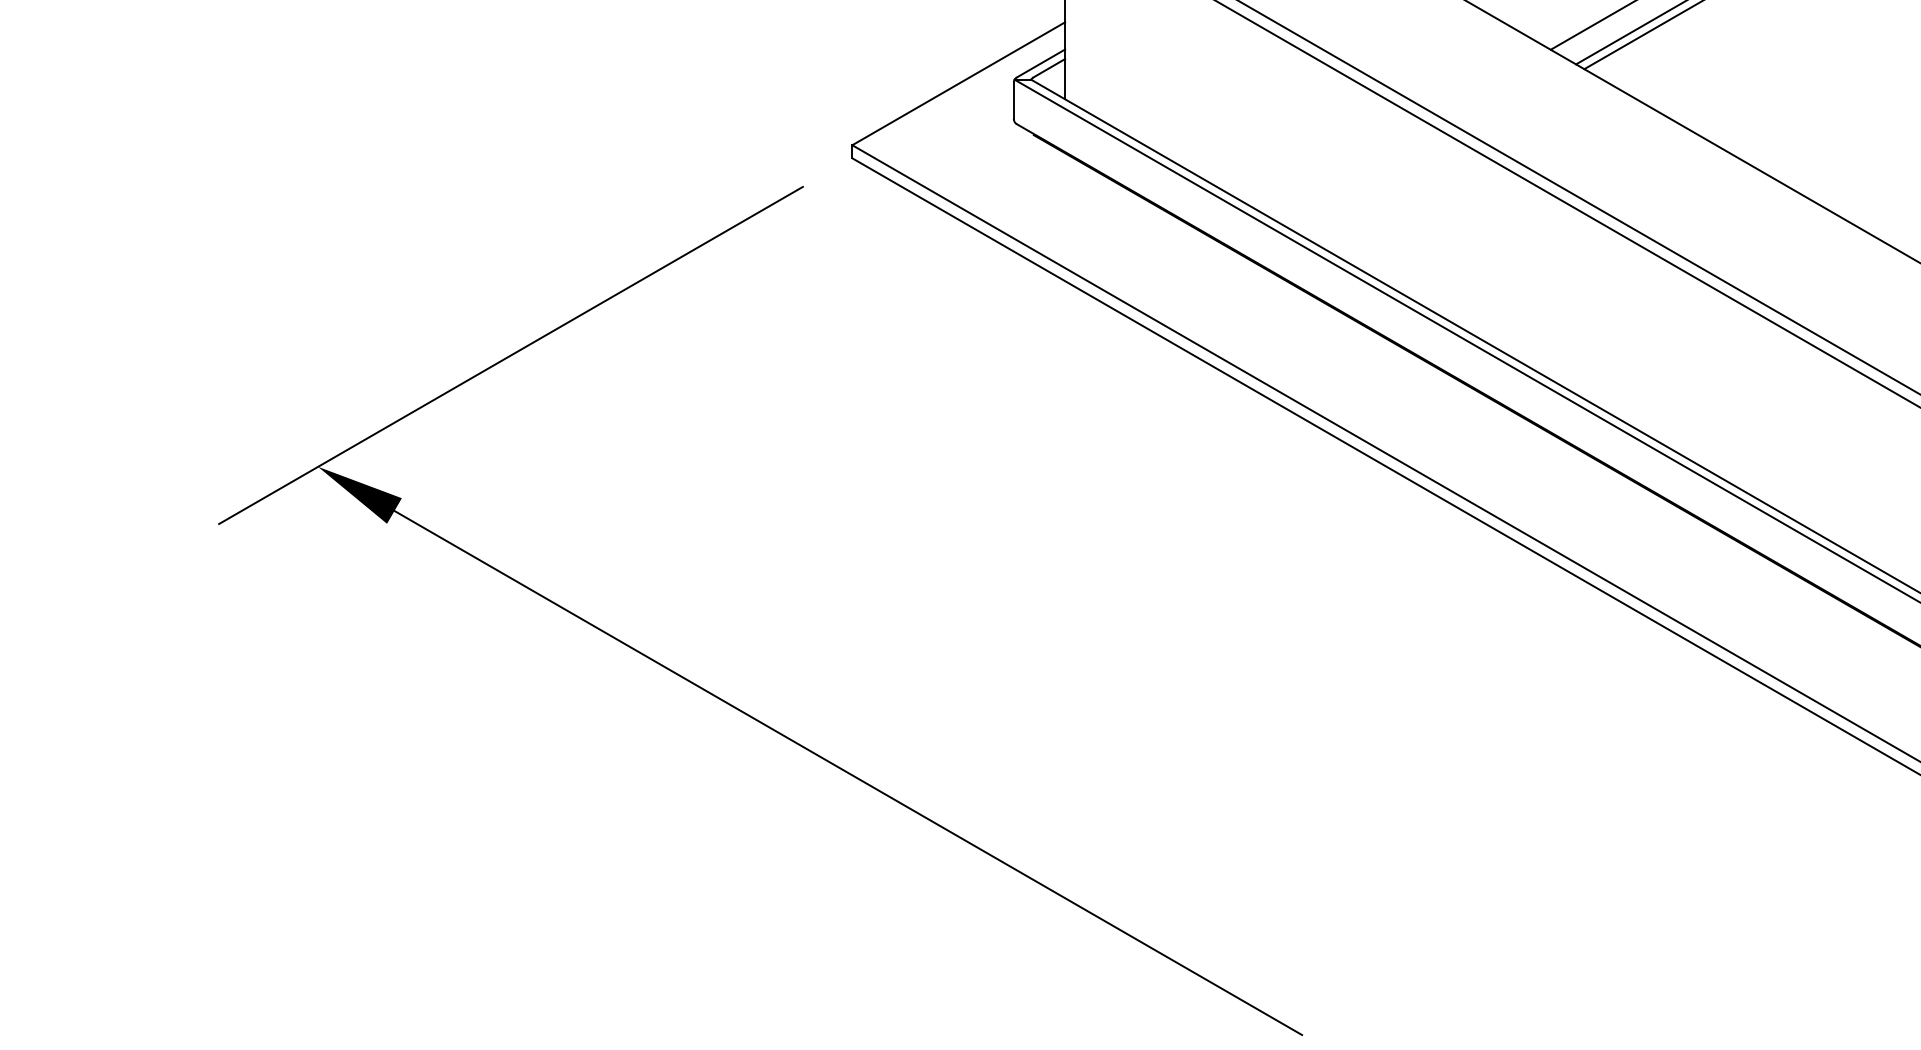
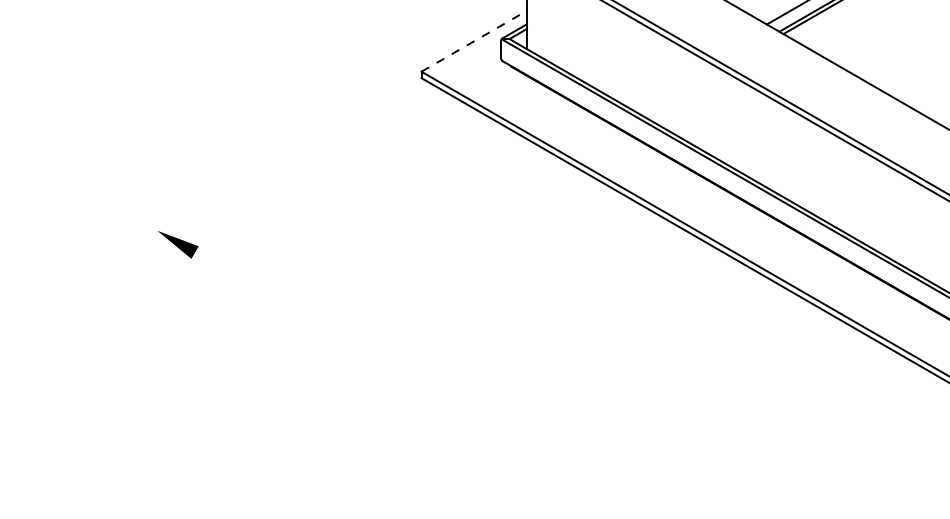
line: (959, 84) -> (474, 41), solid -> dashed
line: (510, 355) -> (252, 175), removed
line: (848, 771) -> (419, 381), removed

